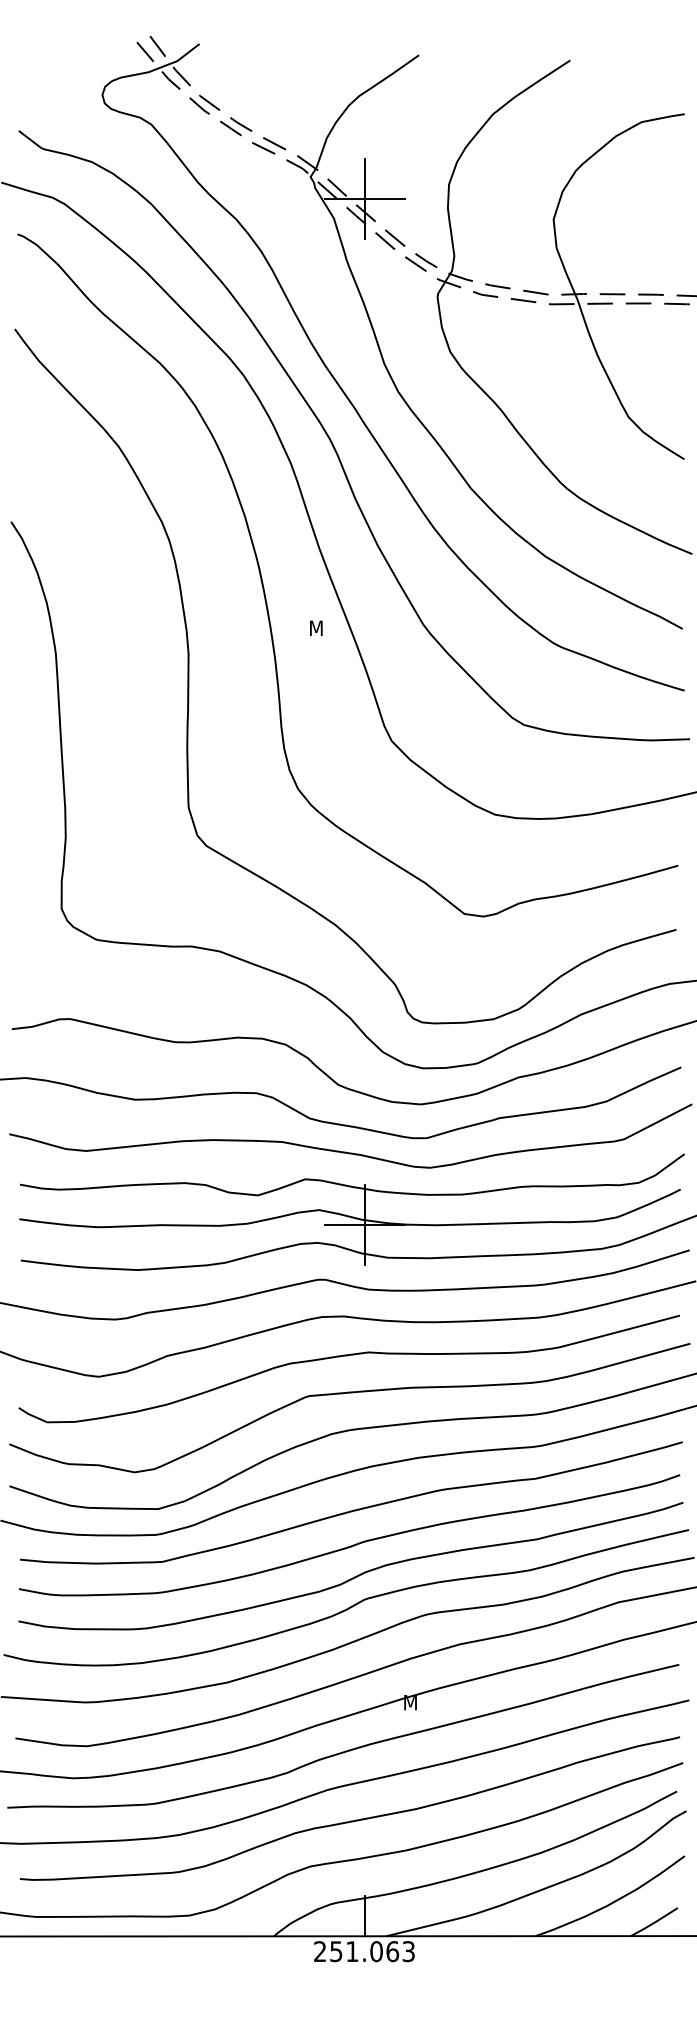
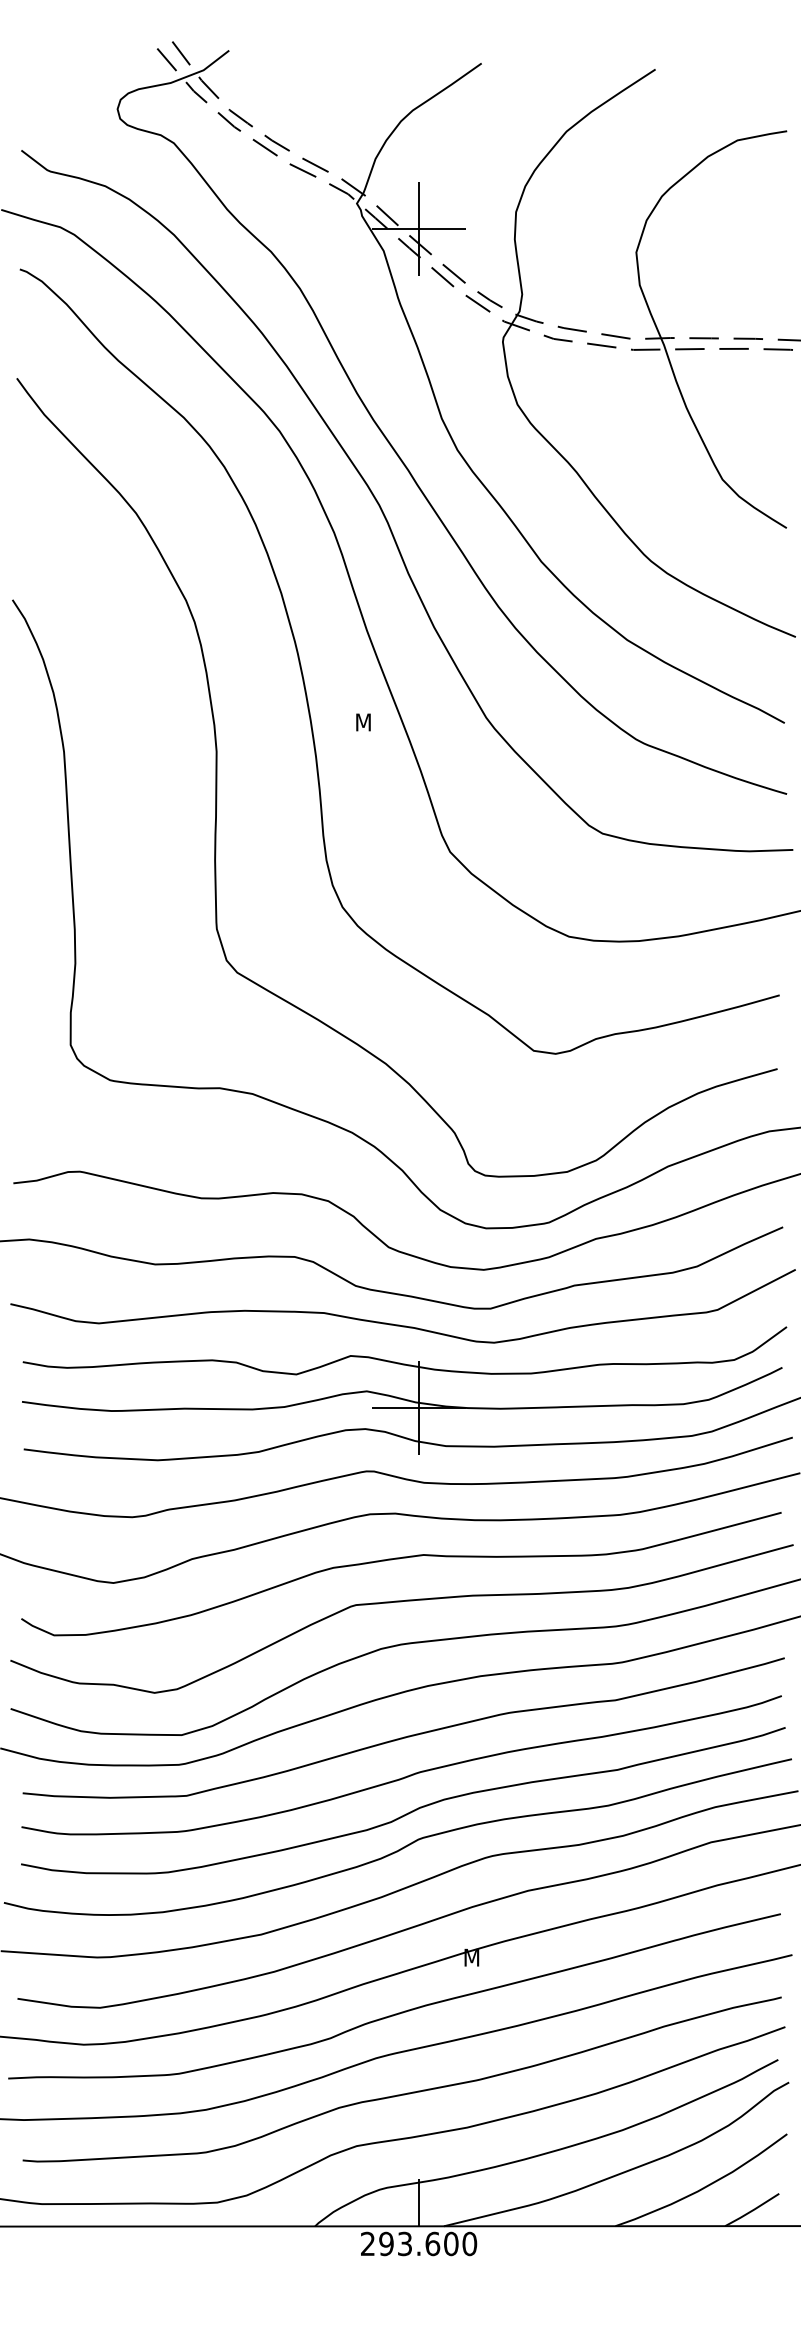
text: (372, 1951) -> (428, 2243), 251.063 -> 293.600

